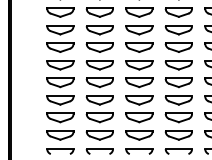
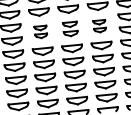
part: (99, 38) -> (40, 31), size x0.6
part: (139, 38) -> (70, 28), size x0.7
part: (178, 38) -> (99, 26), size x0.6

